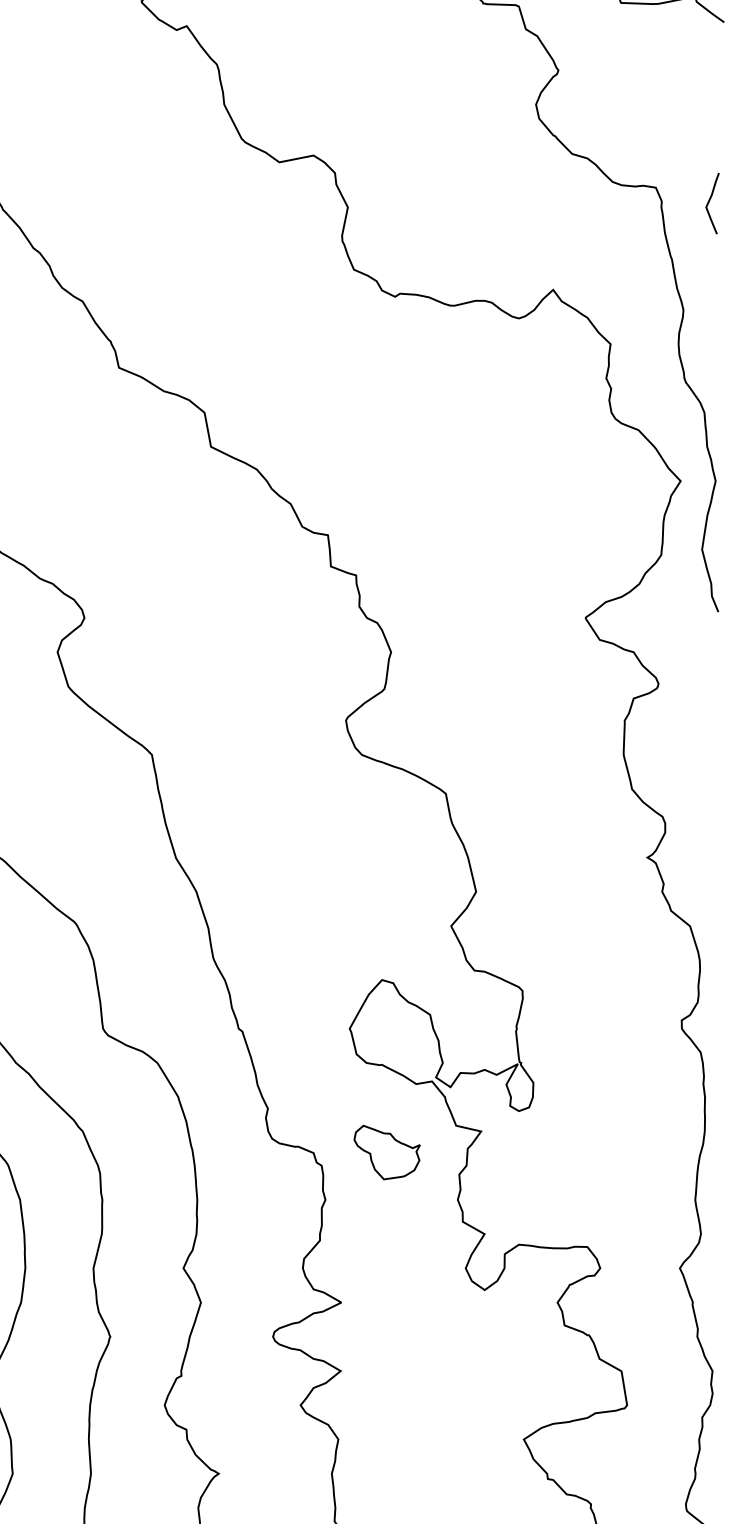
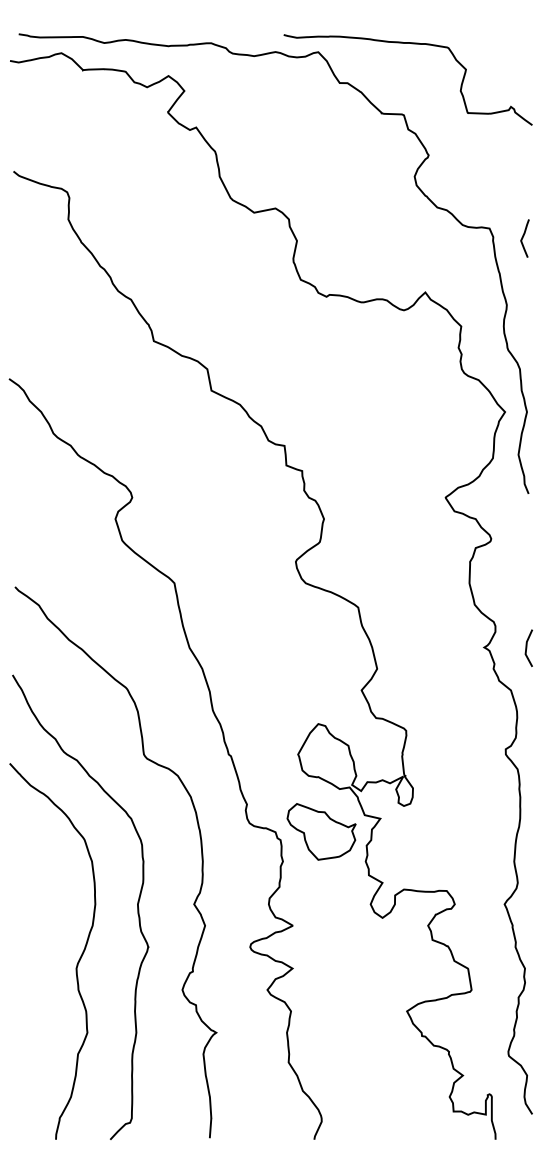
line: (716, 857) -> (527, 647), added
part: (387, 1151) -> (321, 831), size x1.67

